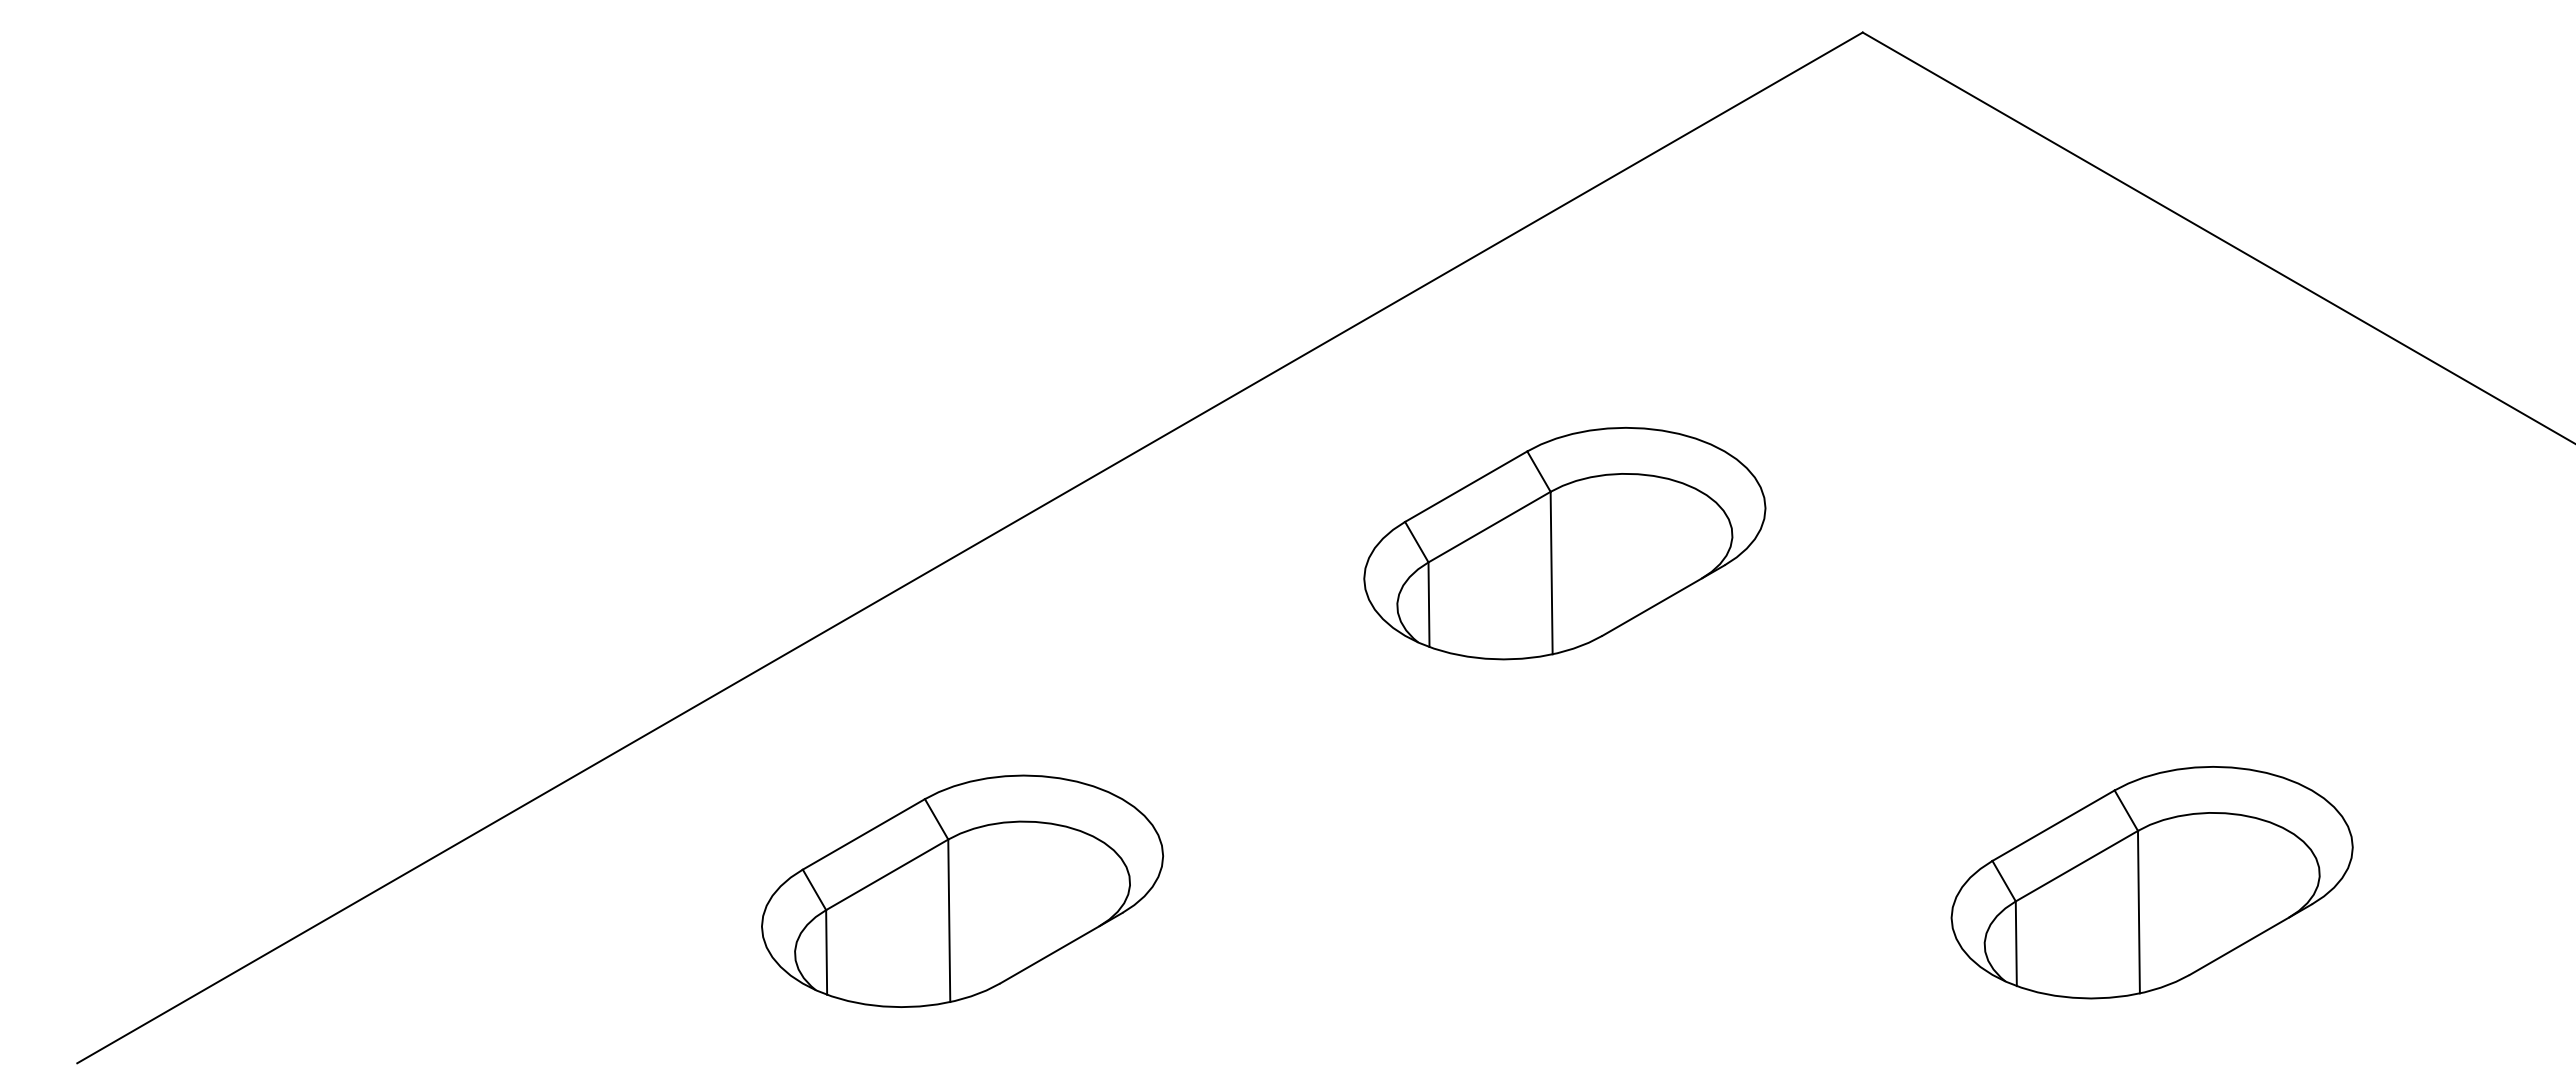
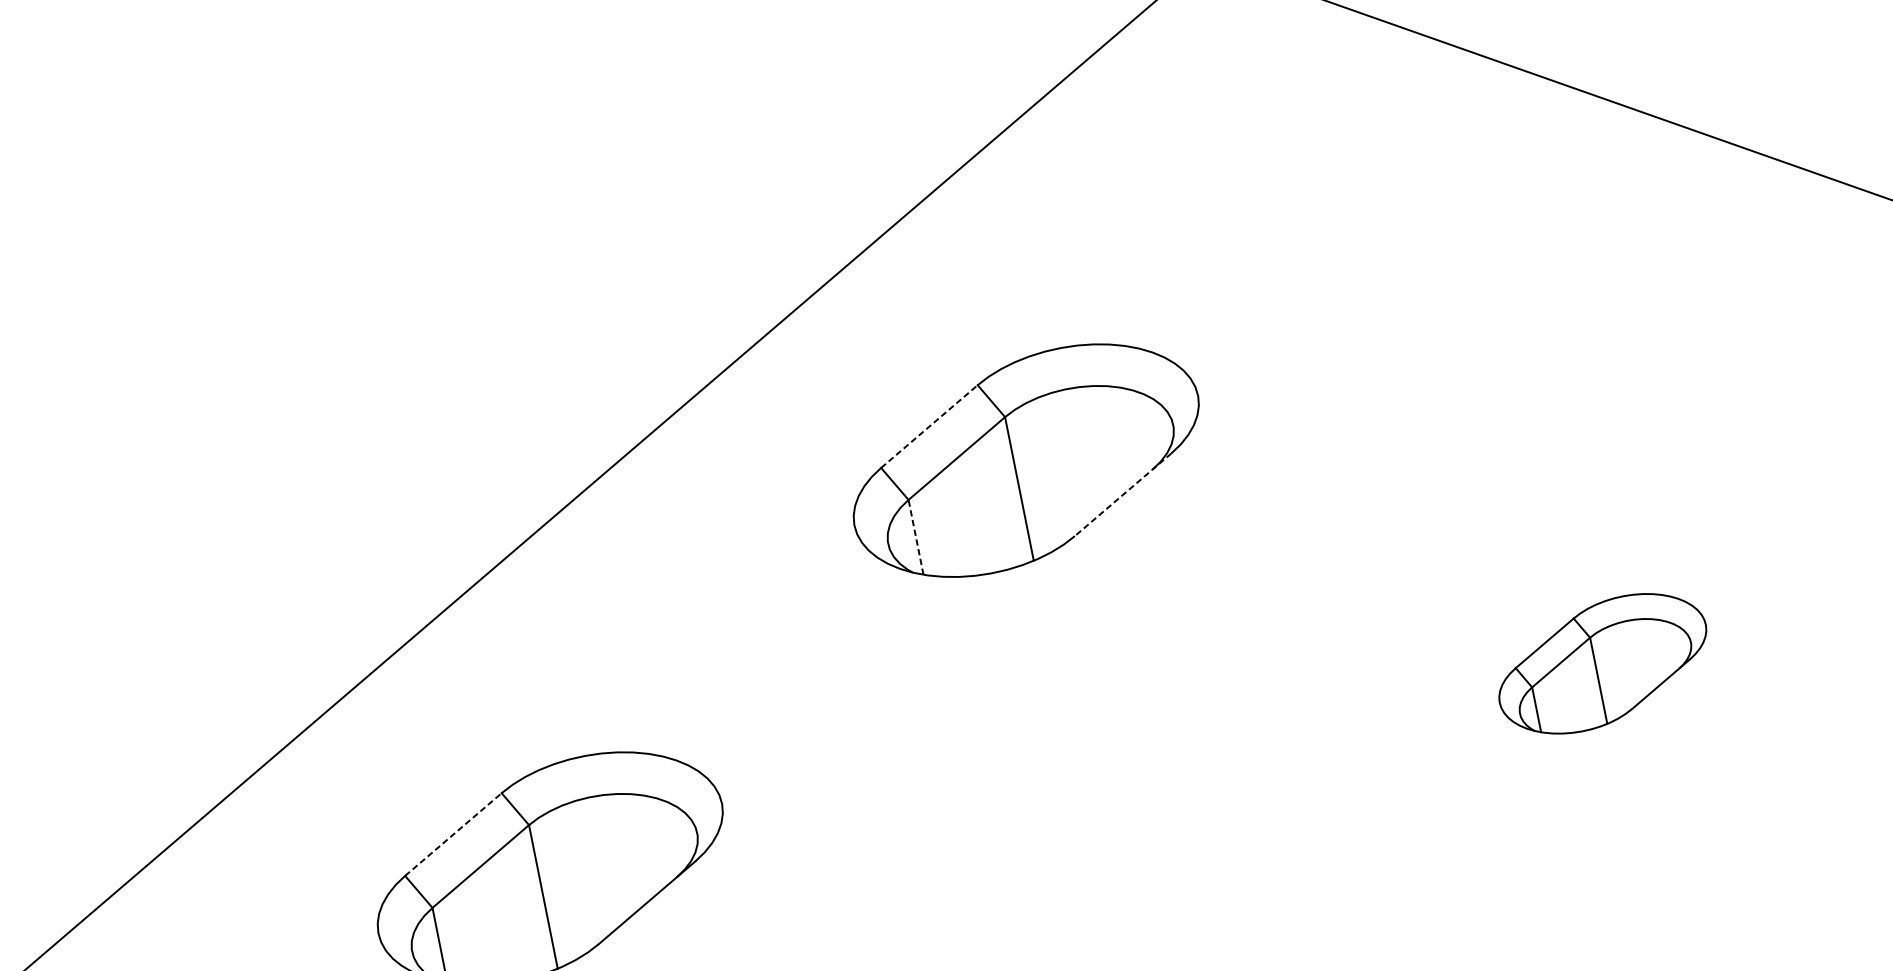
line: (1466, 486) -> (929, 426), solid -> dashed
line: (1663, 600) -> (1123, 494), solid -> dashed
line: (1429, 604) -> (916, 537), solid -> dashed
line: (863, 834) -> (453, 834), solid -> dashed
part: (2151, 882) -> (1602, 663), size x0.6

